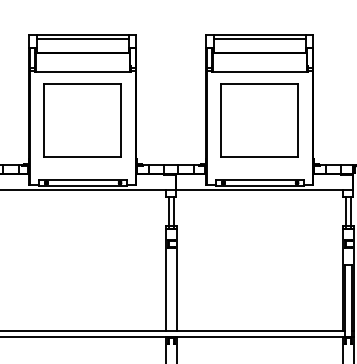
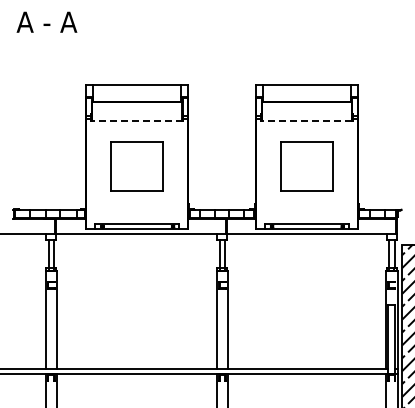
line: (82, 38) -> (137, 88), removed
line: (259, 38) -> (306, 88), removed
line: (81, 72) -> (136, 120), solid -> dashed
line: (259, 72) -> (306, 120), solid -> dashed
part: (81, 120) -> (136, 166), size x0.7
part: (259, 120) -> (306, 166), size x0.7

